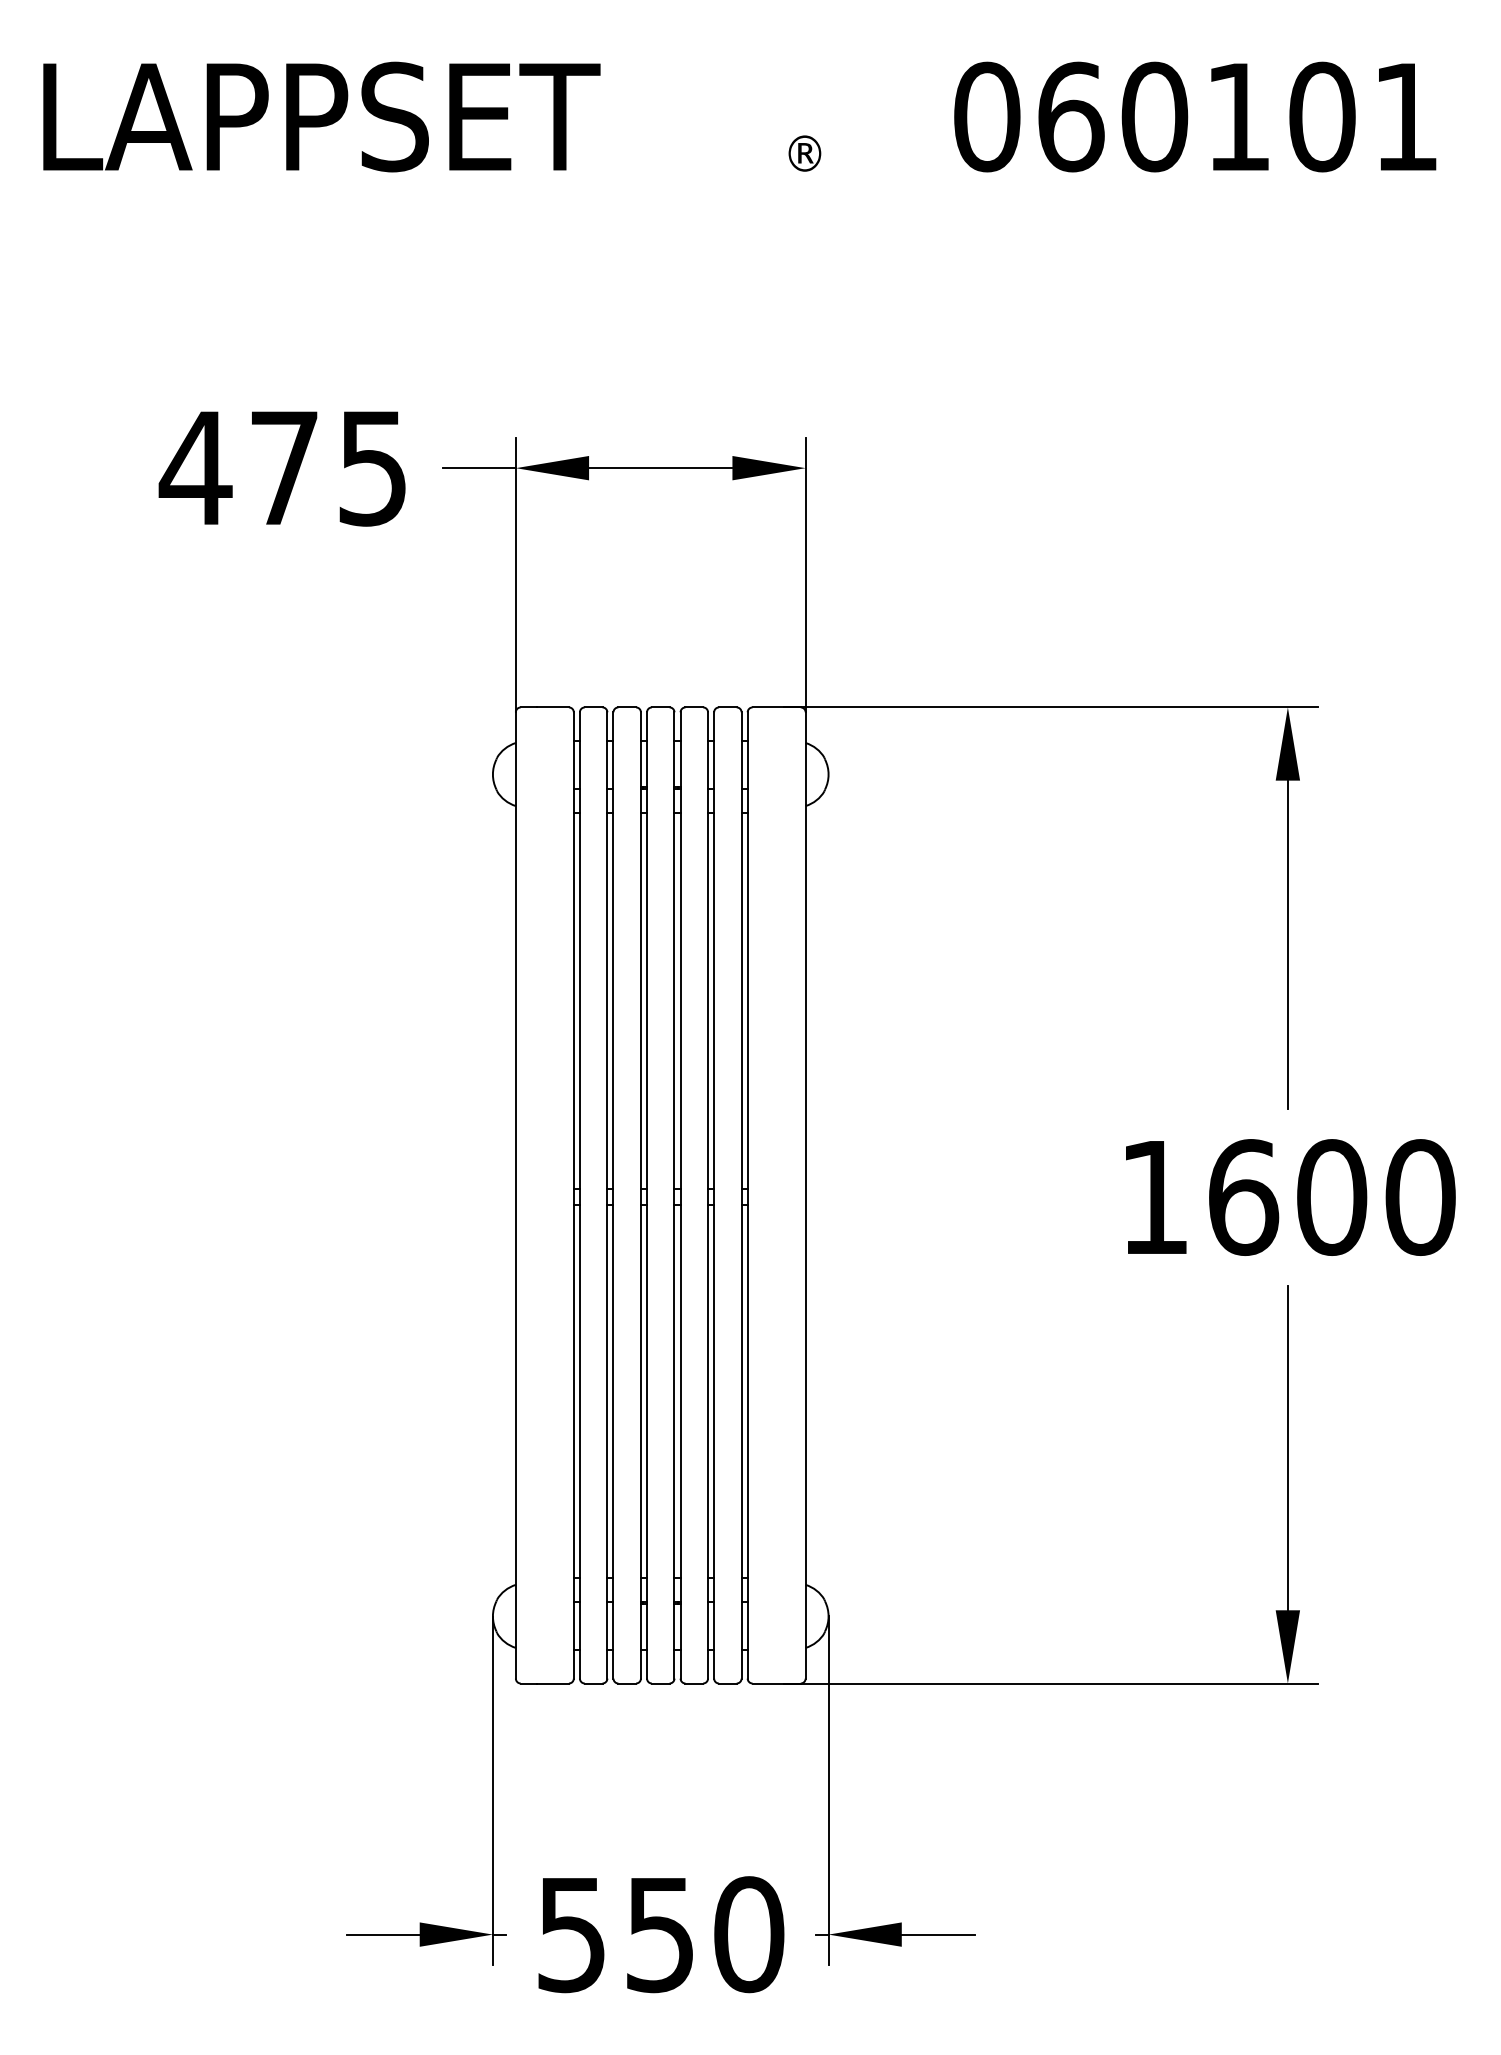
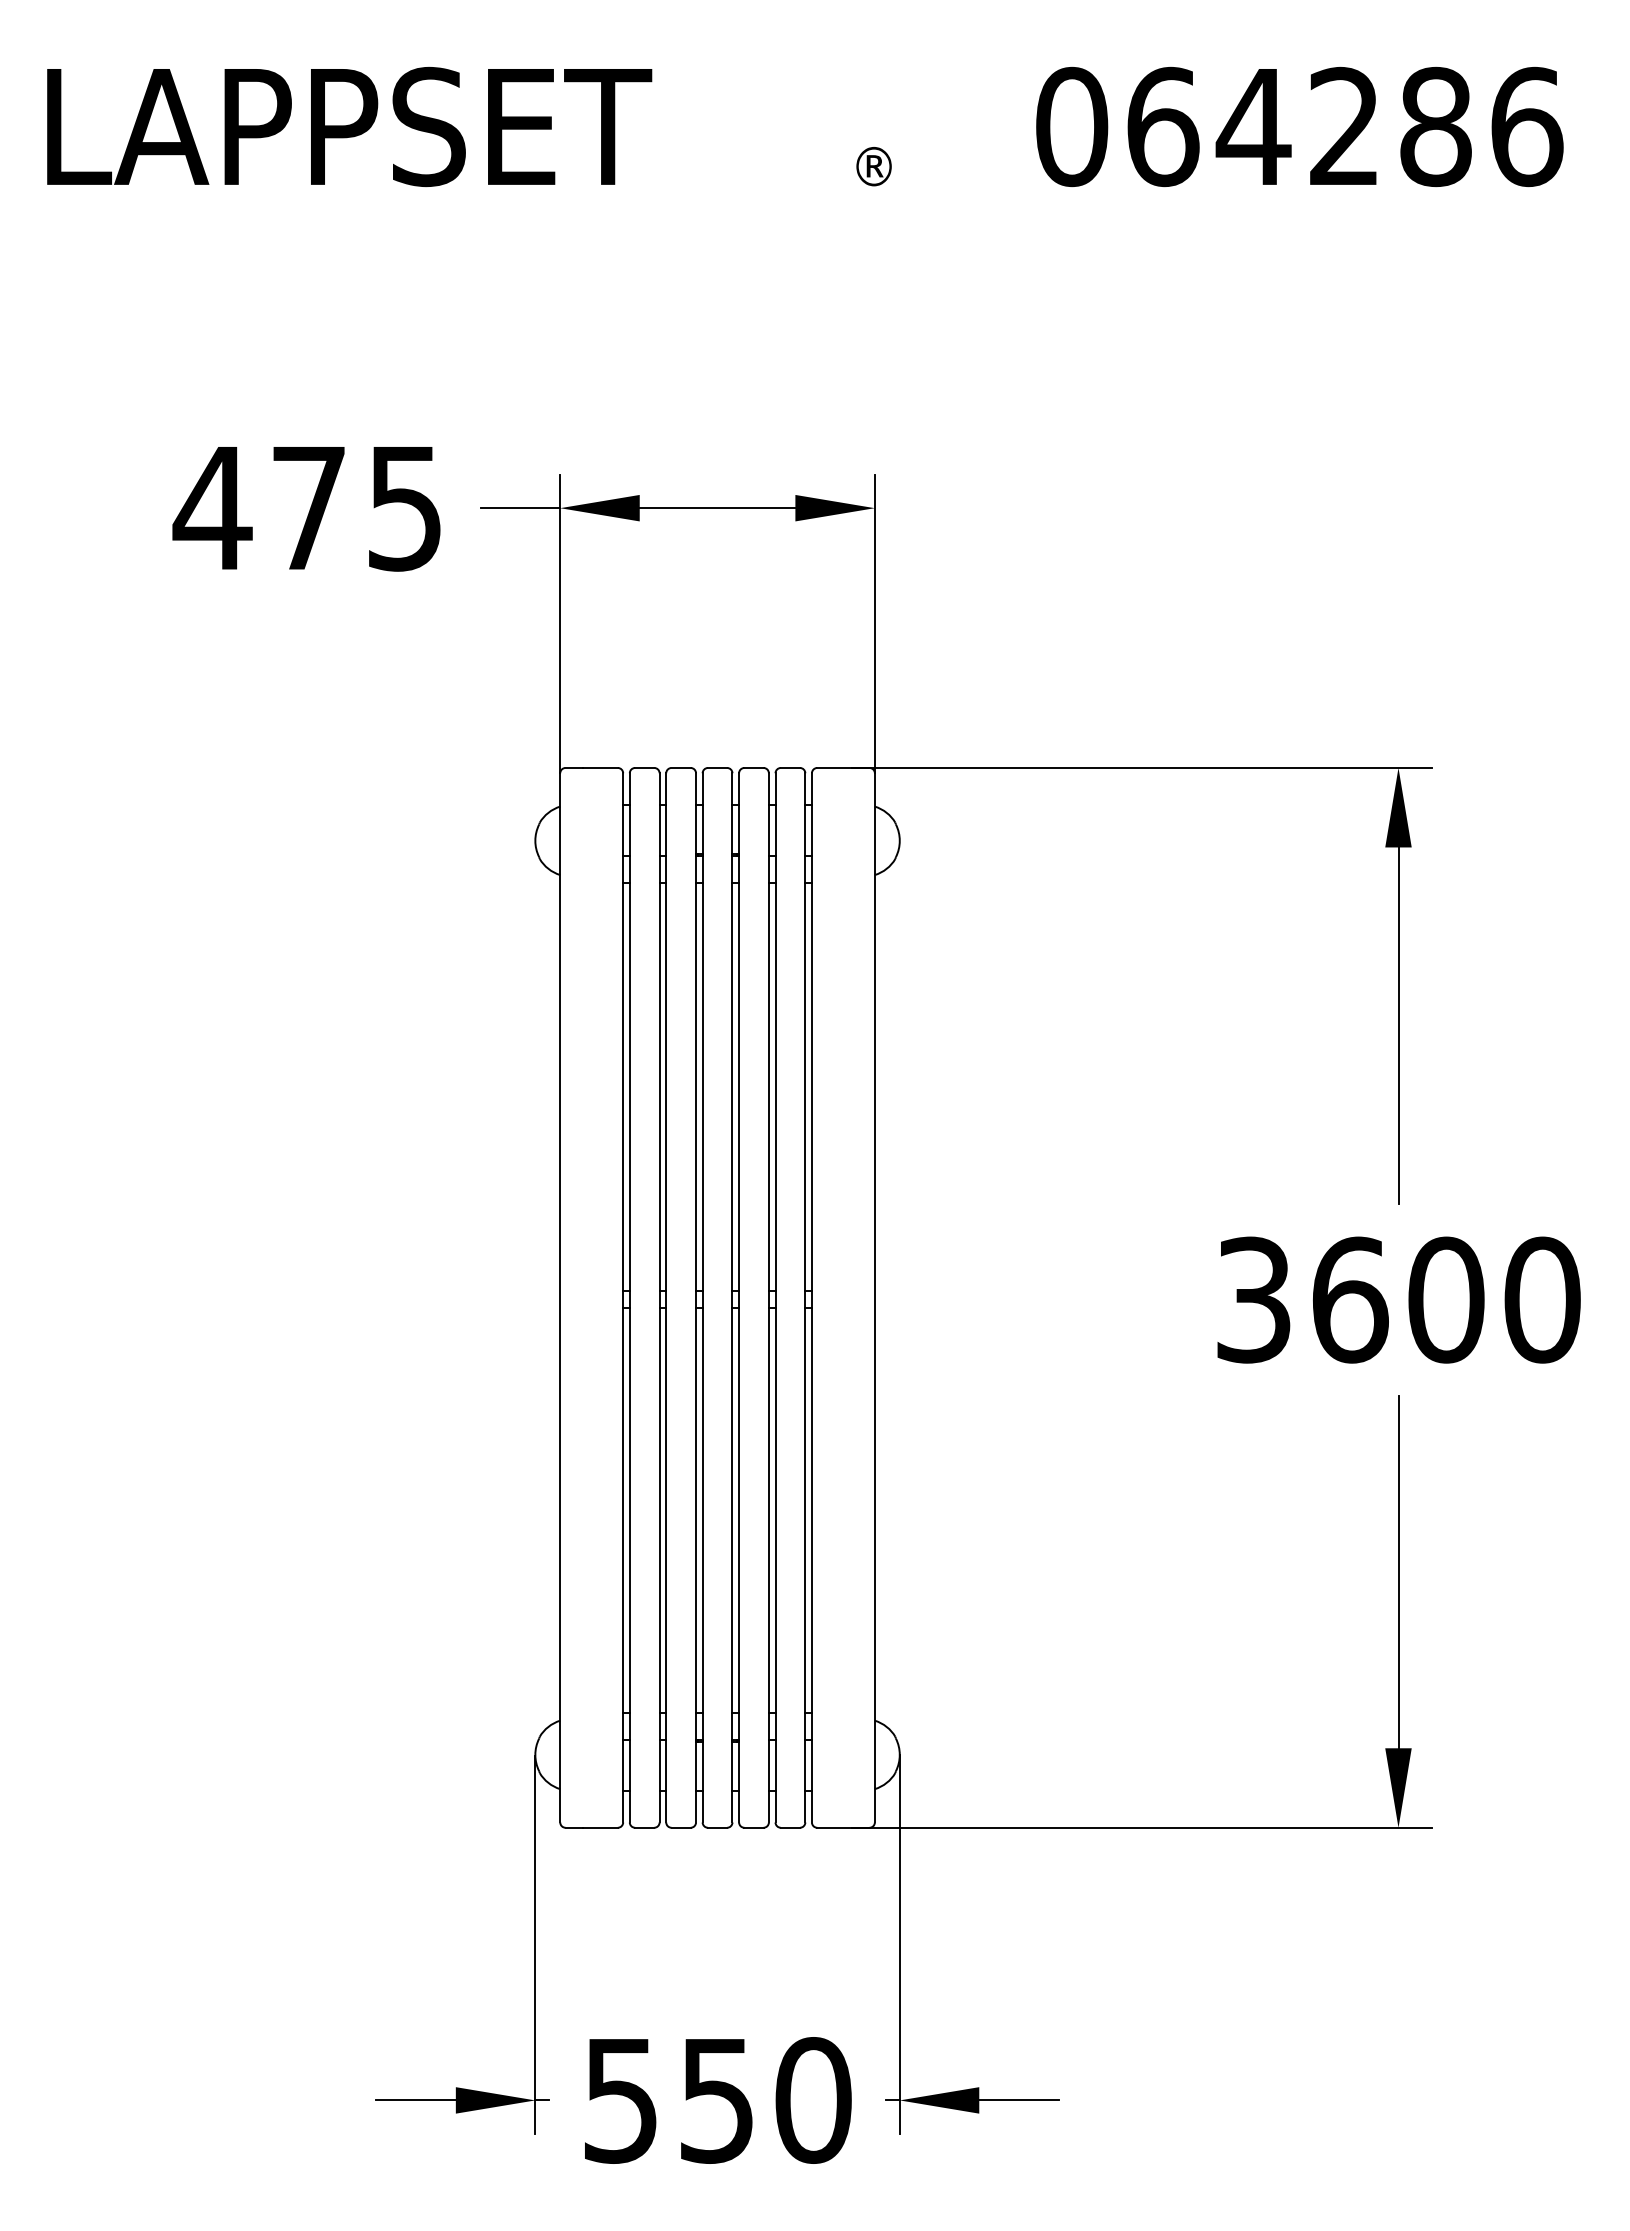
text: (1279, 116) -> (1389, 126), 060101 -> 064286
text: (1154, 1196) -> (1253, 1299), 1600 -> 3600

